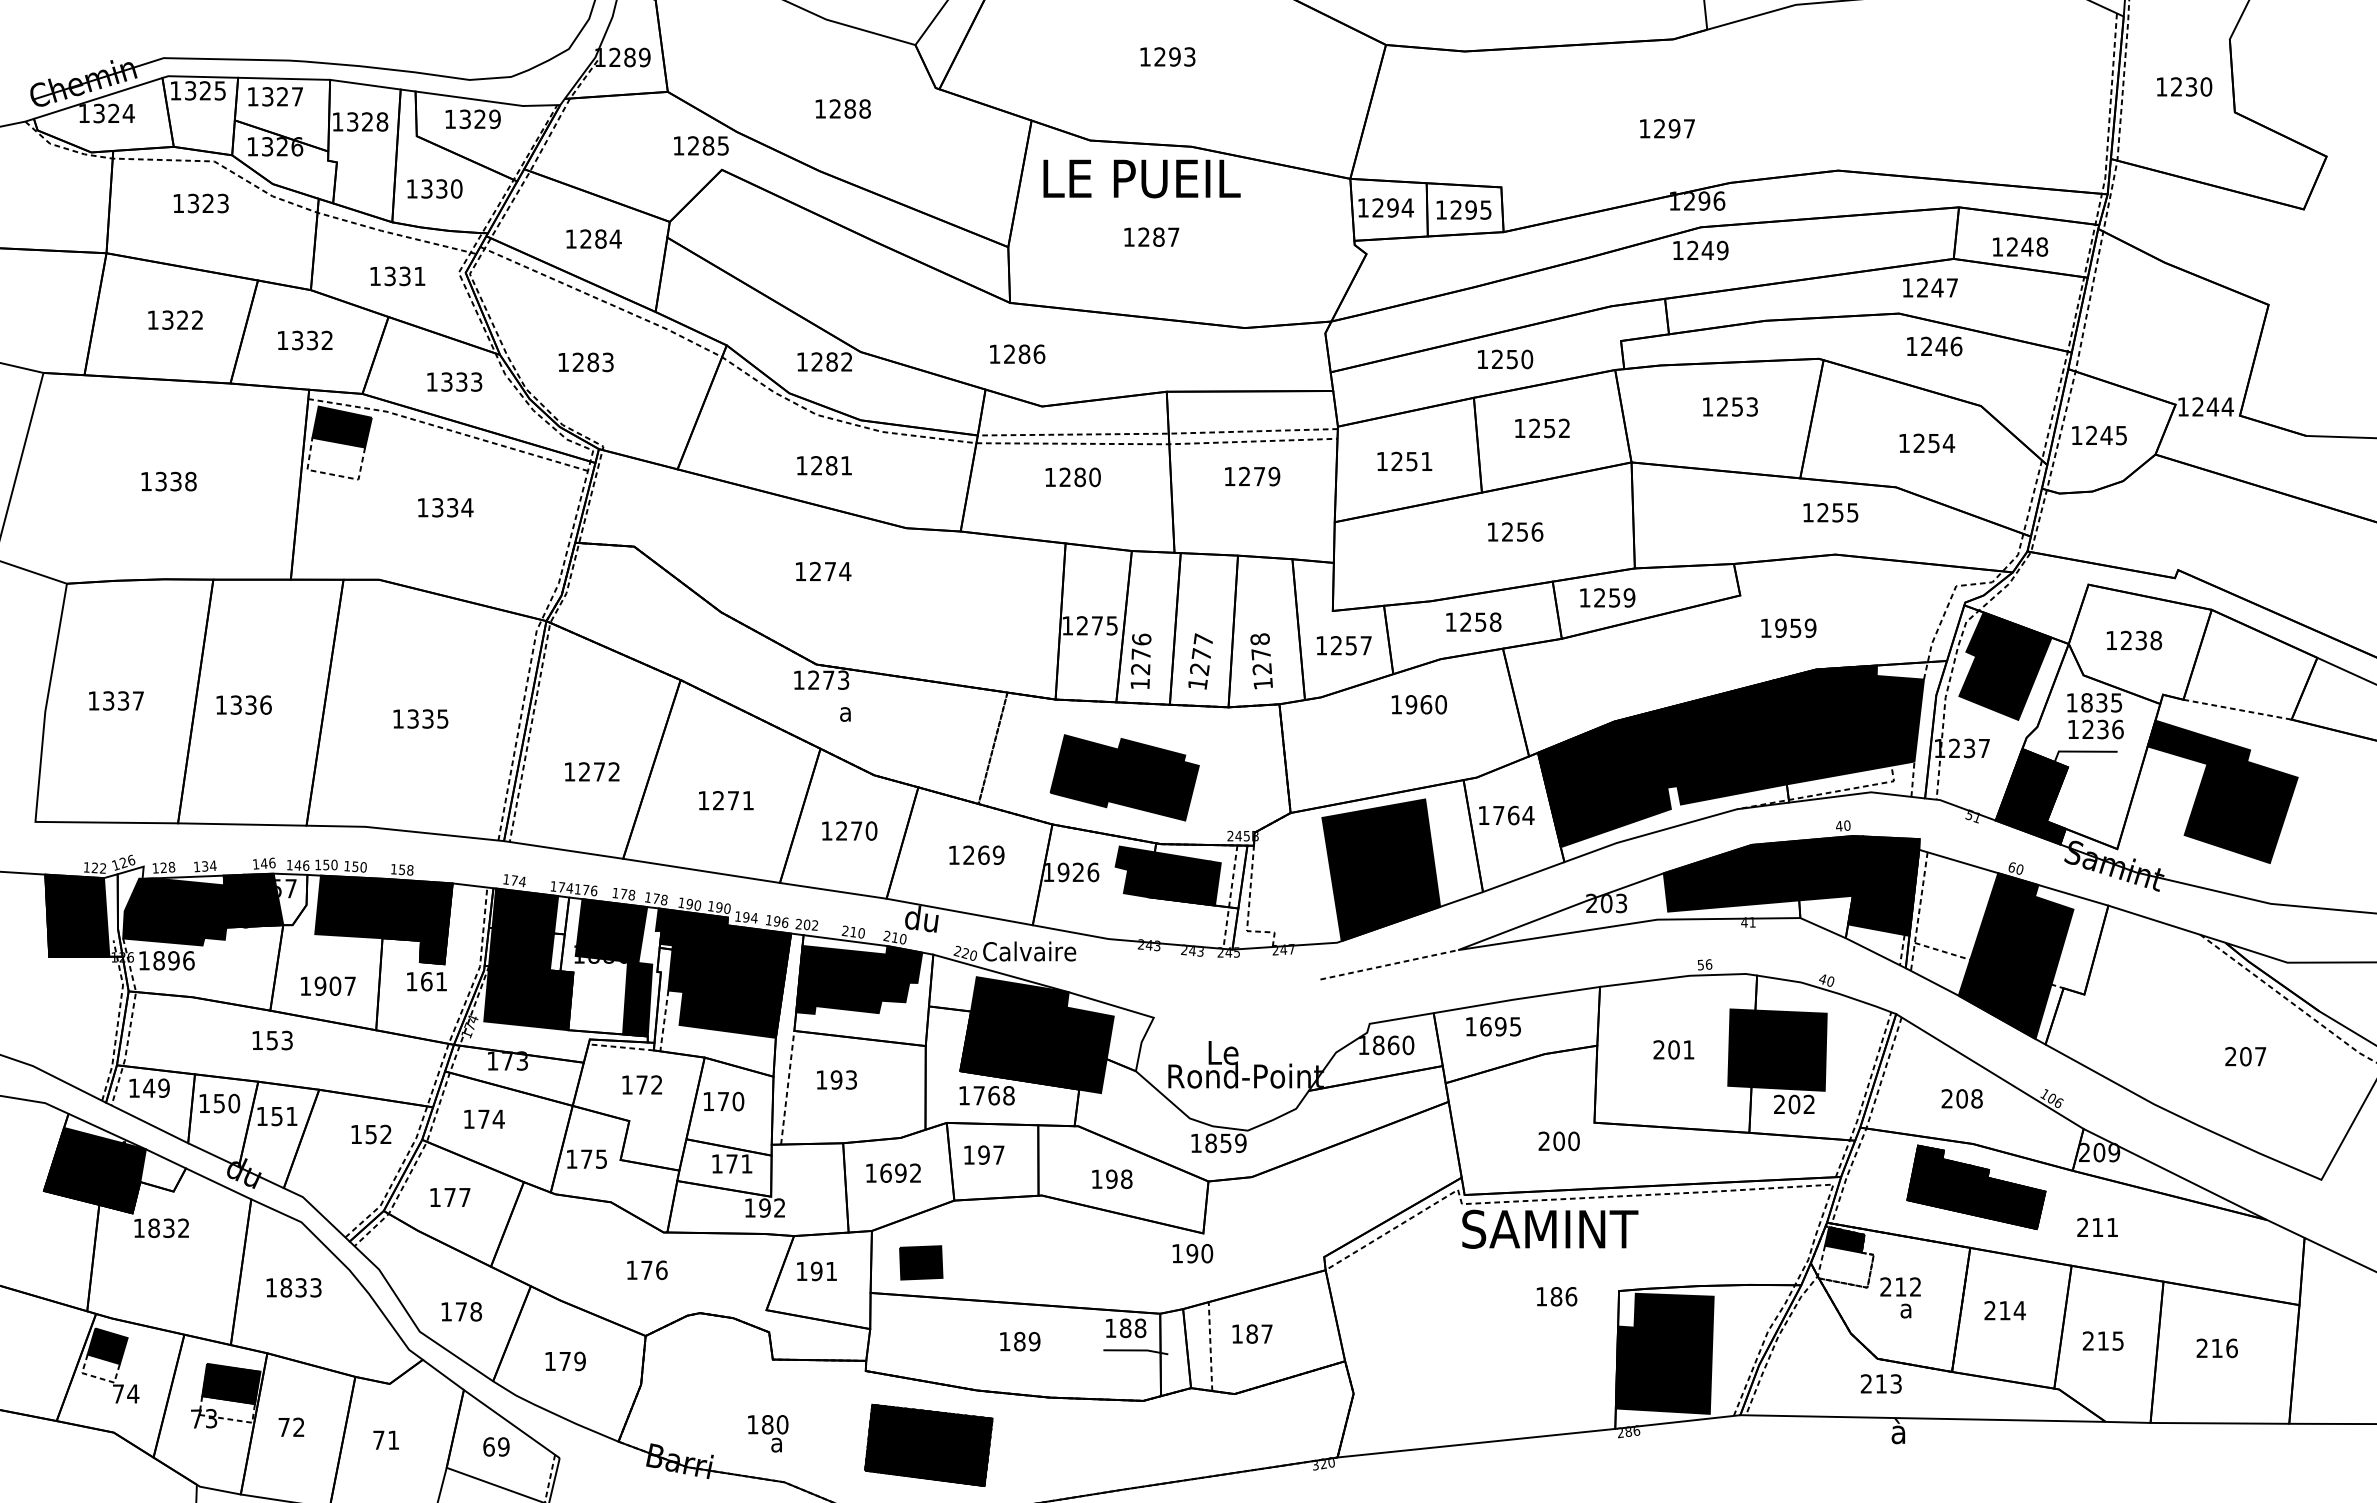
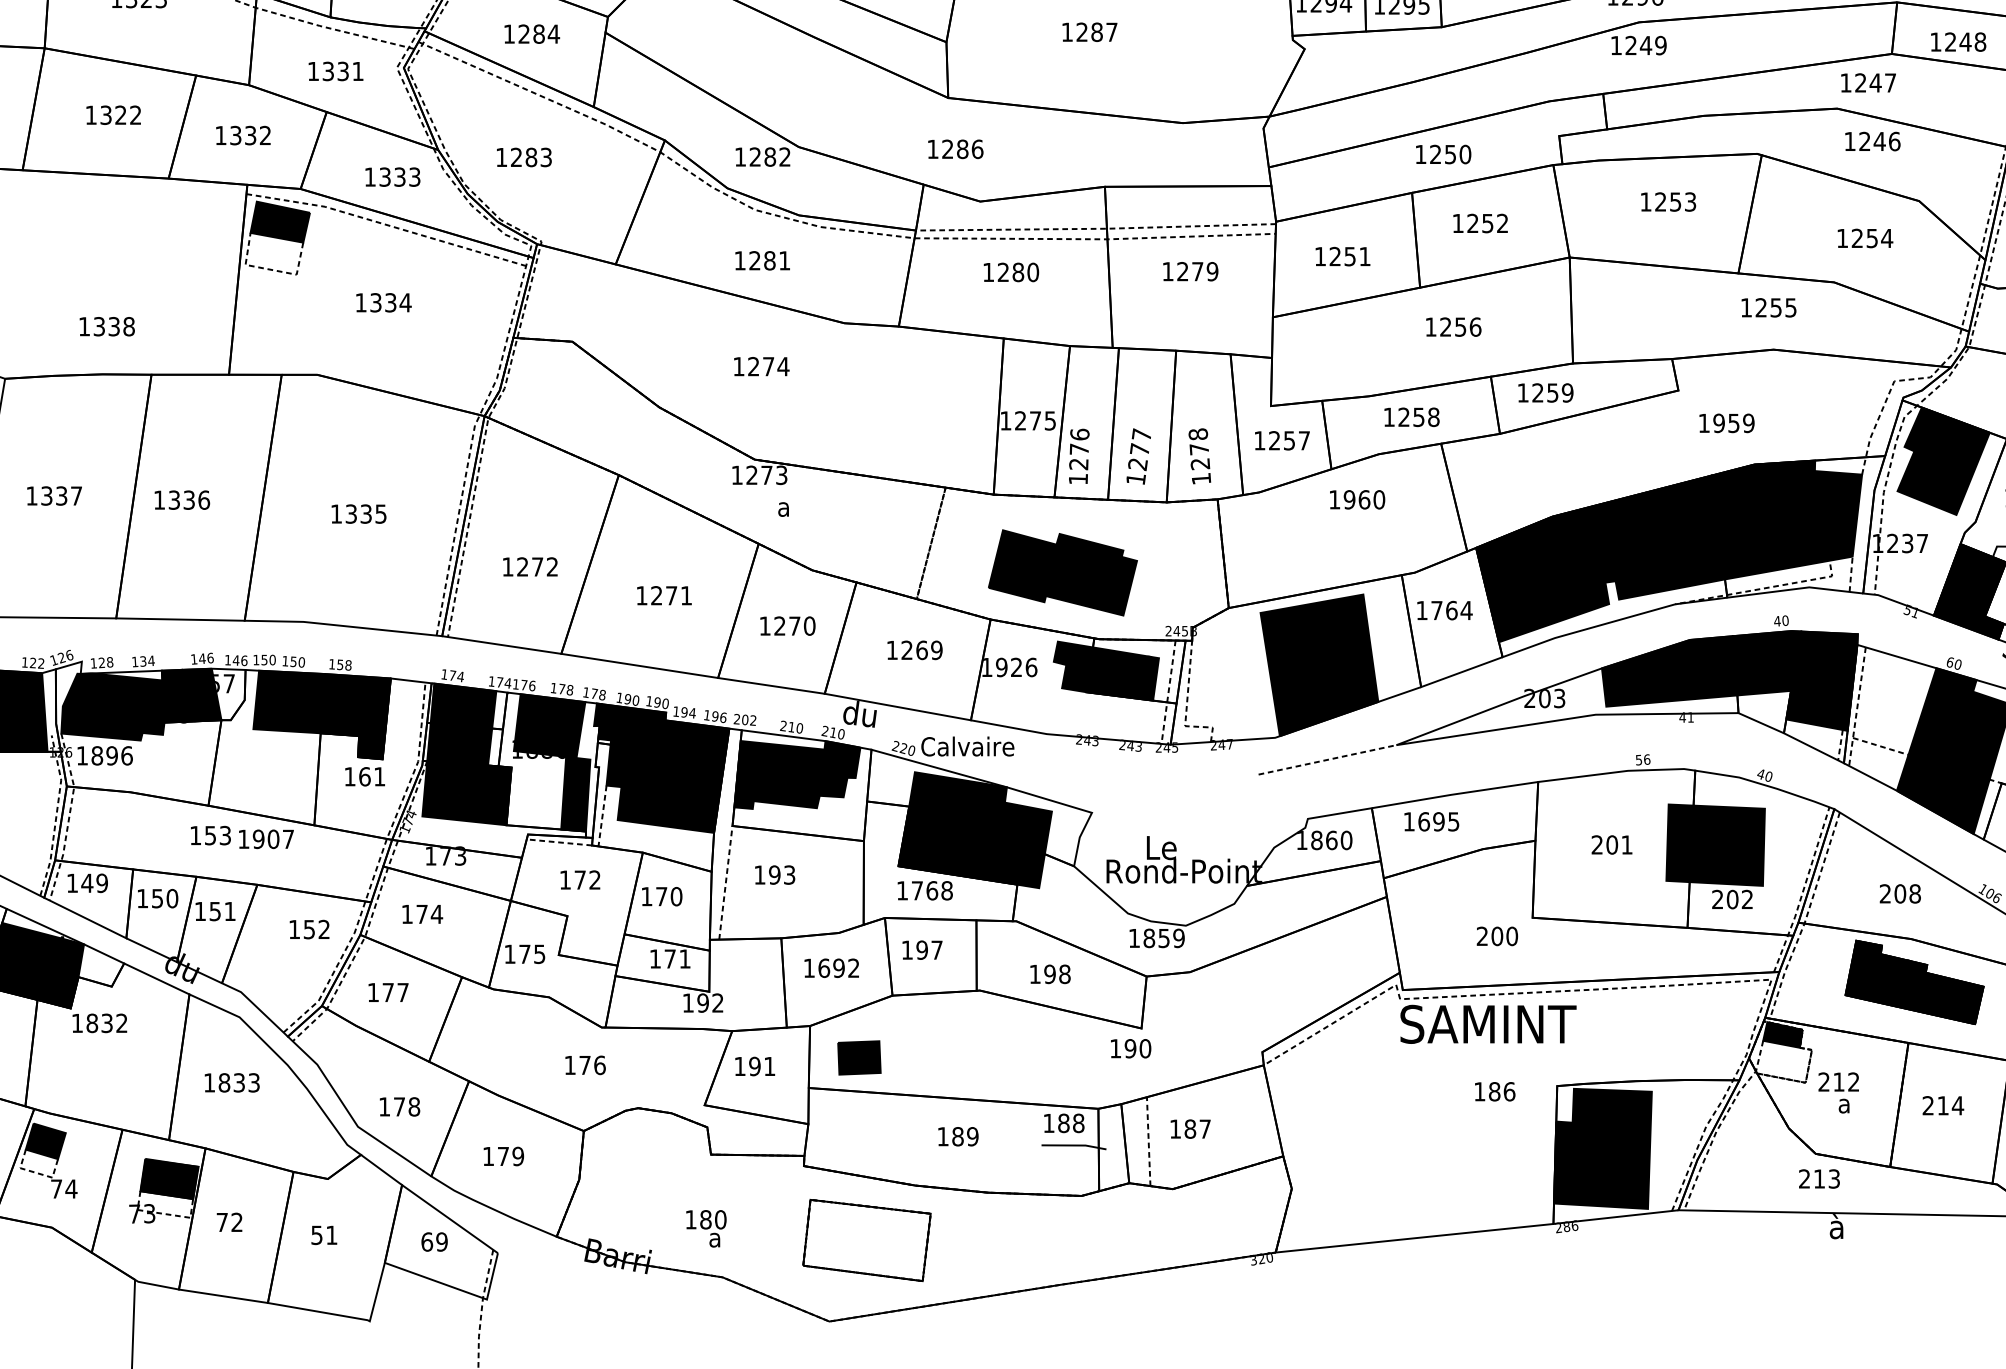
text: (168, 481) -> (106, 326), moved
text: (328, 985) -> (266, 838), moved
text: (378, 1439) -> (316, 1234), 71 -> 51
fill: (928, 1445) -> (866, 1240), removed

